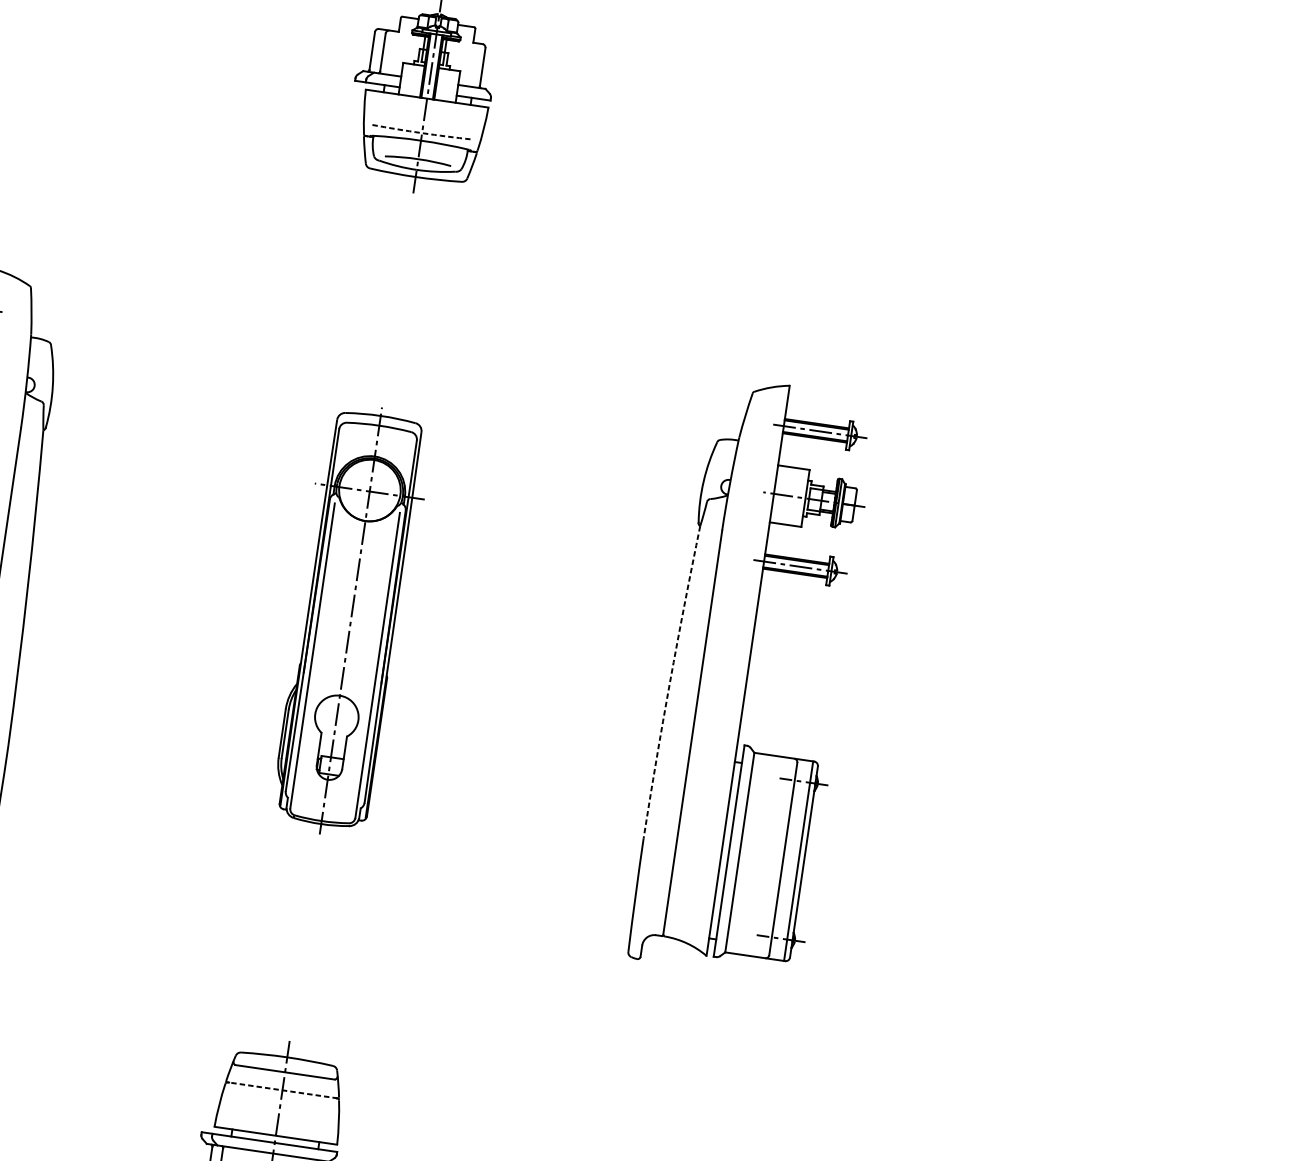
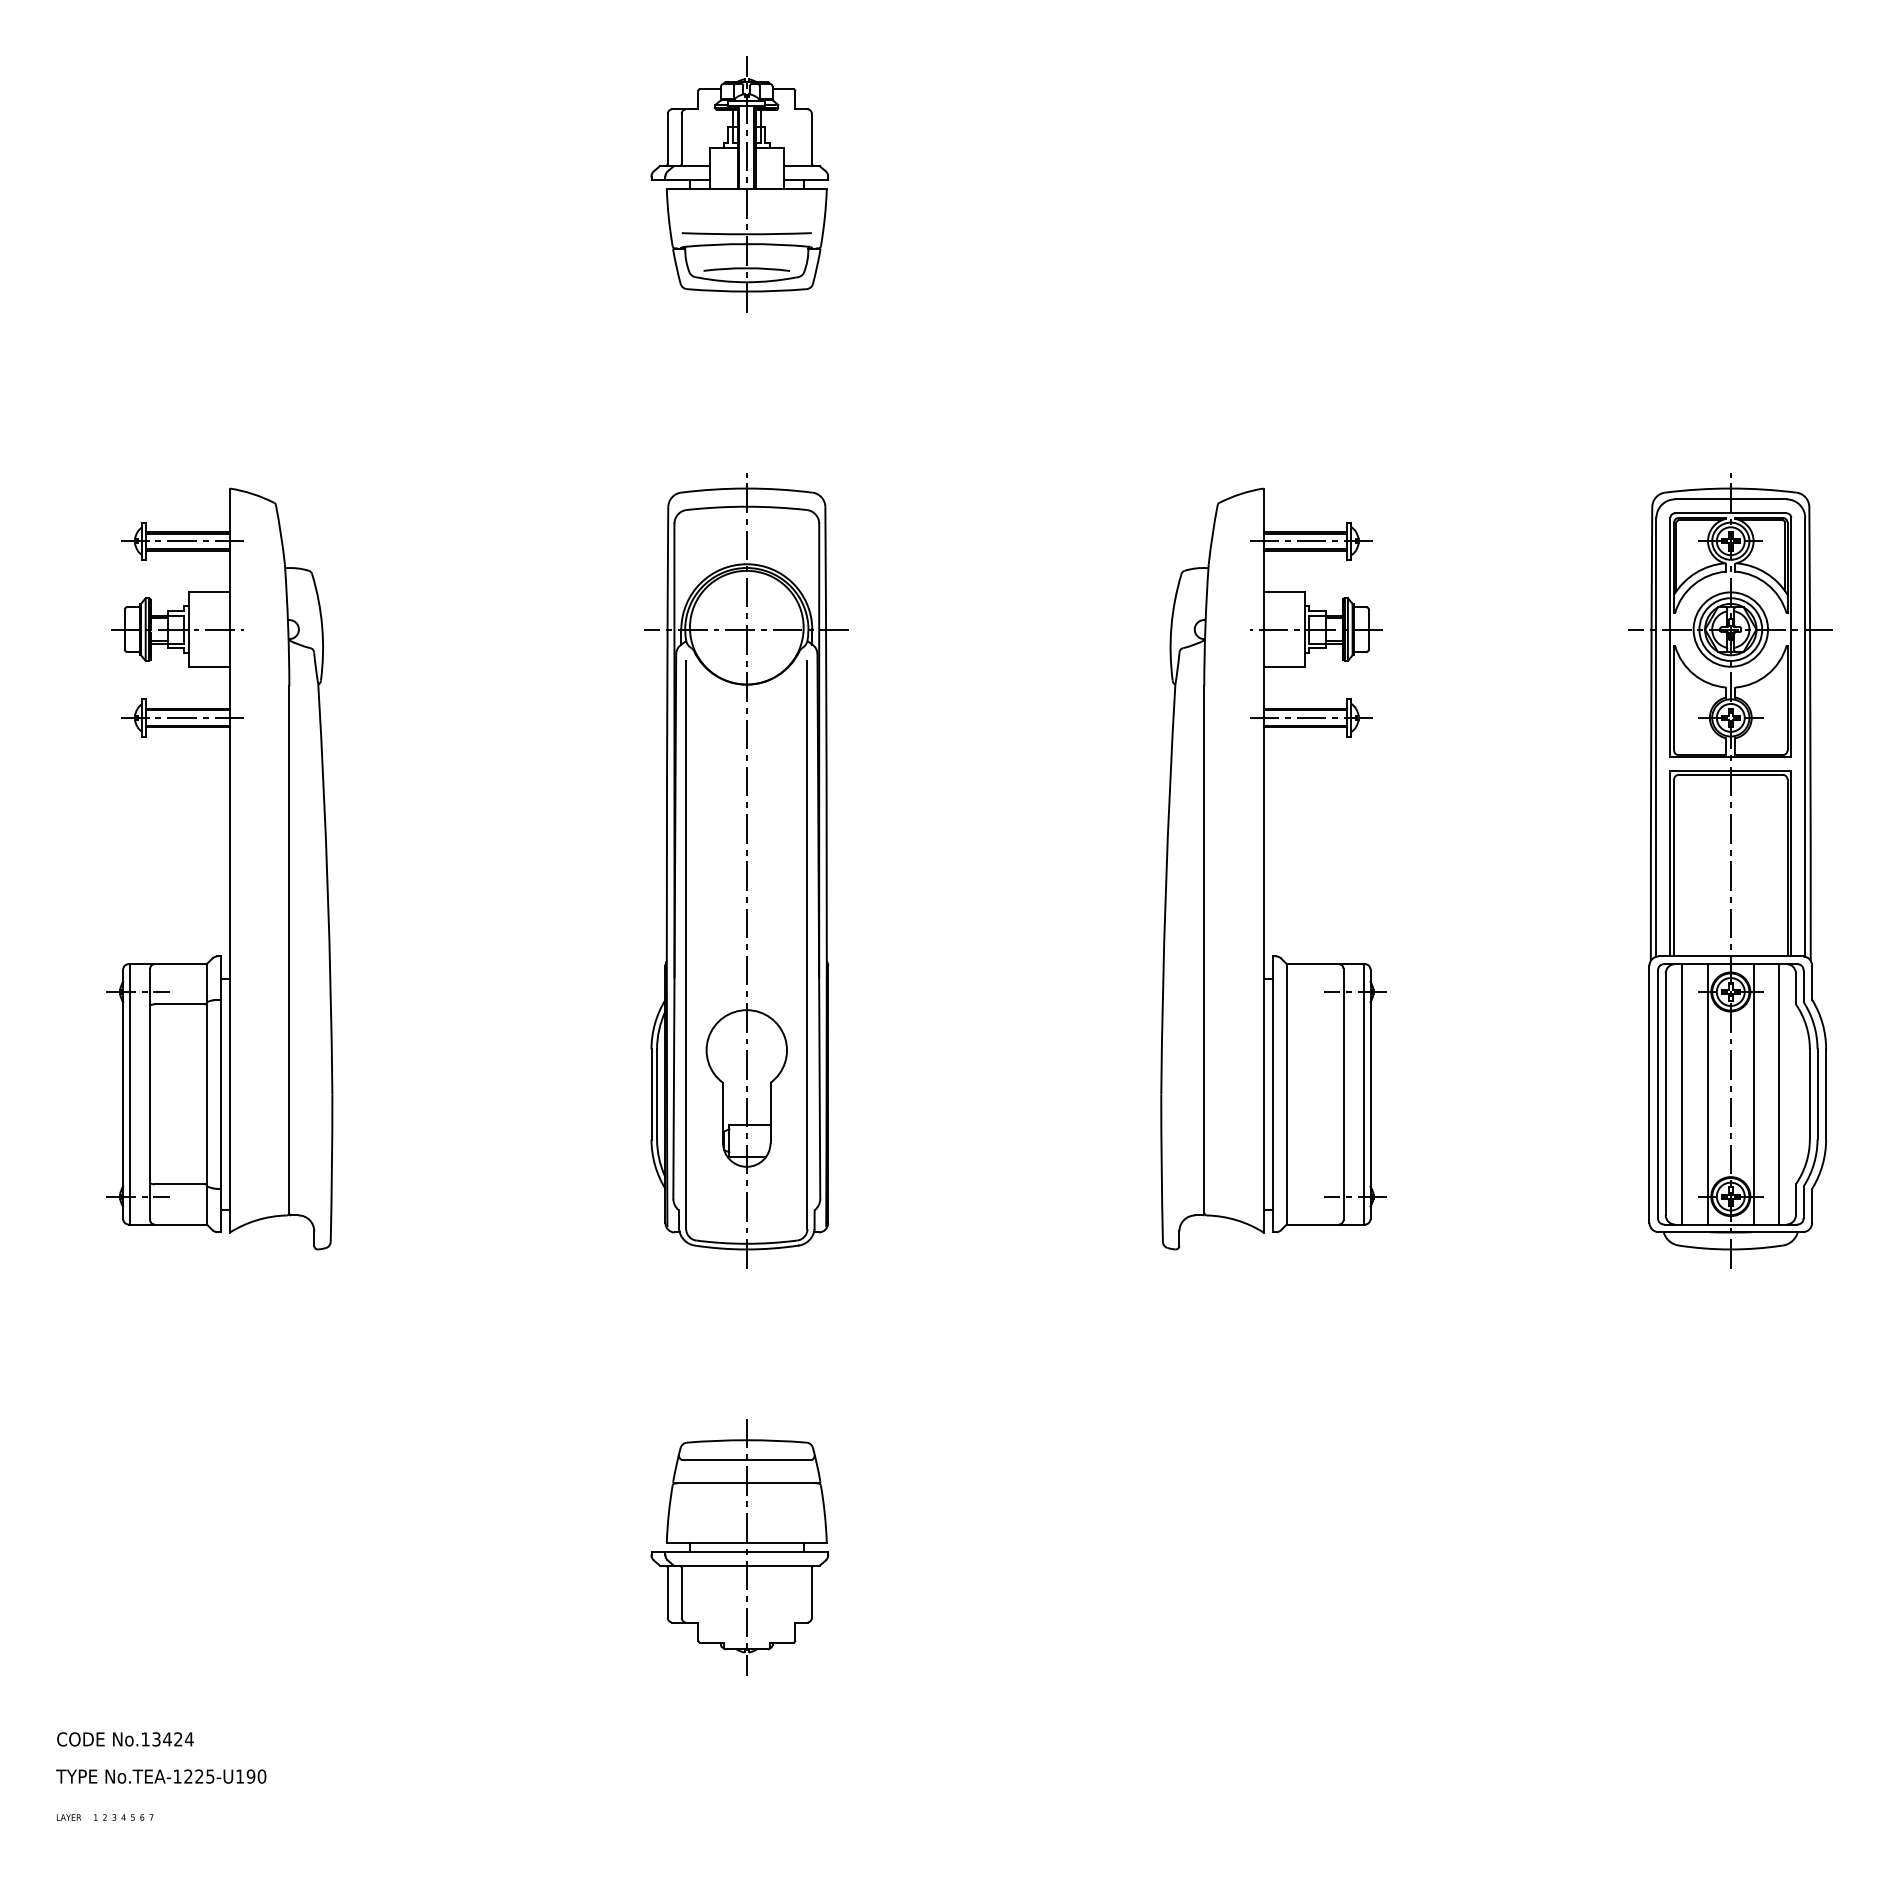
arc: (421, 133) -> (746, 234), dashed -> solid
part: (350, 620) -> (746, 870), size x1.43
arc: (669, 682) -> (1165, 889), dashed -> solid
part: (1104, 730) -> (1730, 870), added
line: (282, 1090) -> (746, 1483), dashed -> solid

